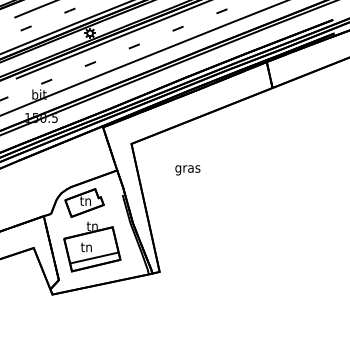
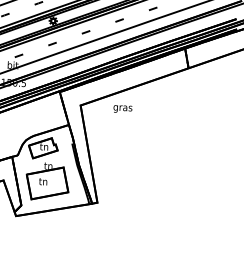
text: (187, 170) -> (122, 109), moved
line: (93, 257) -> (48, 189), removed

